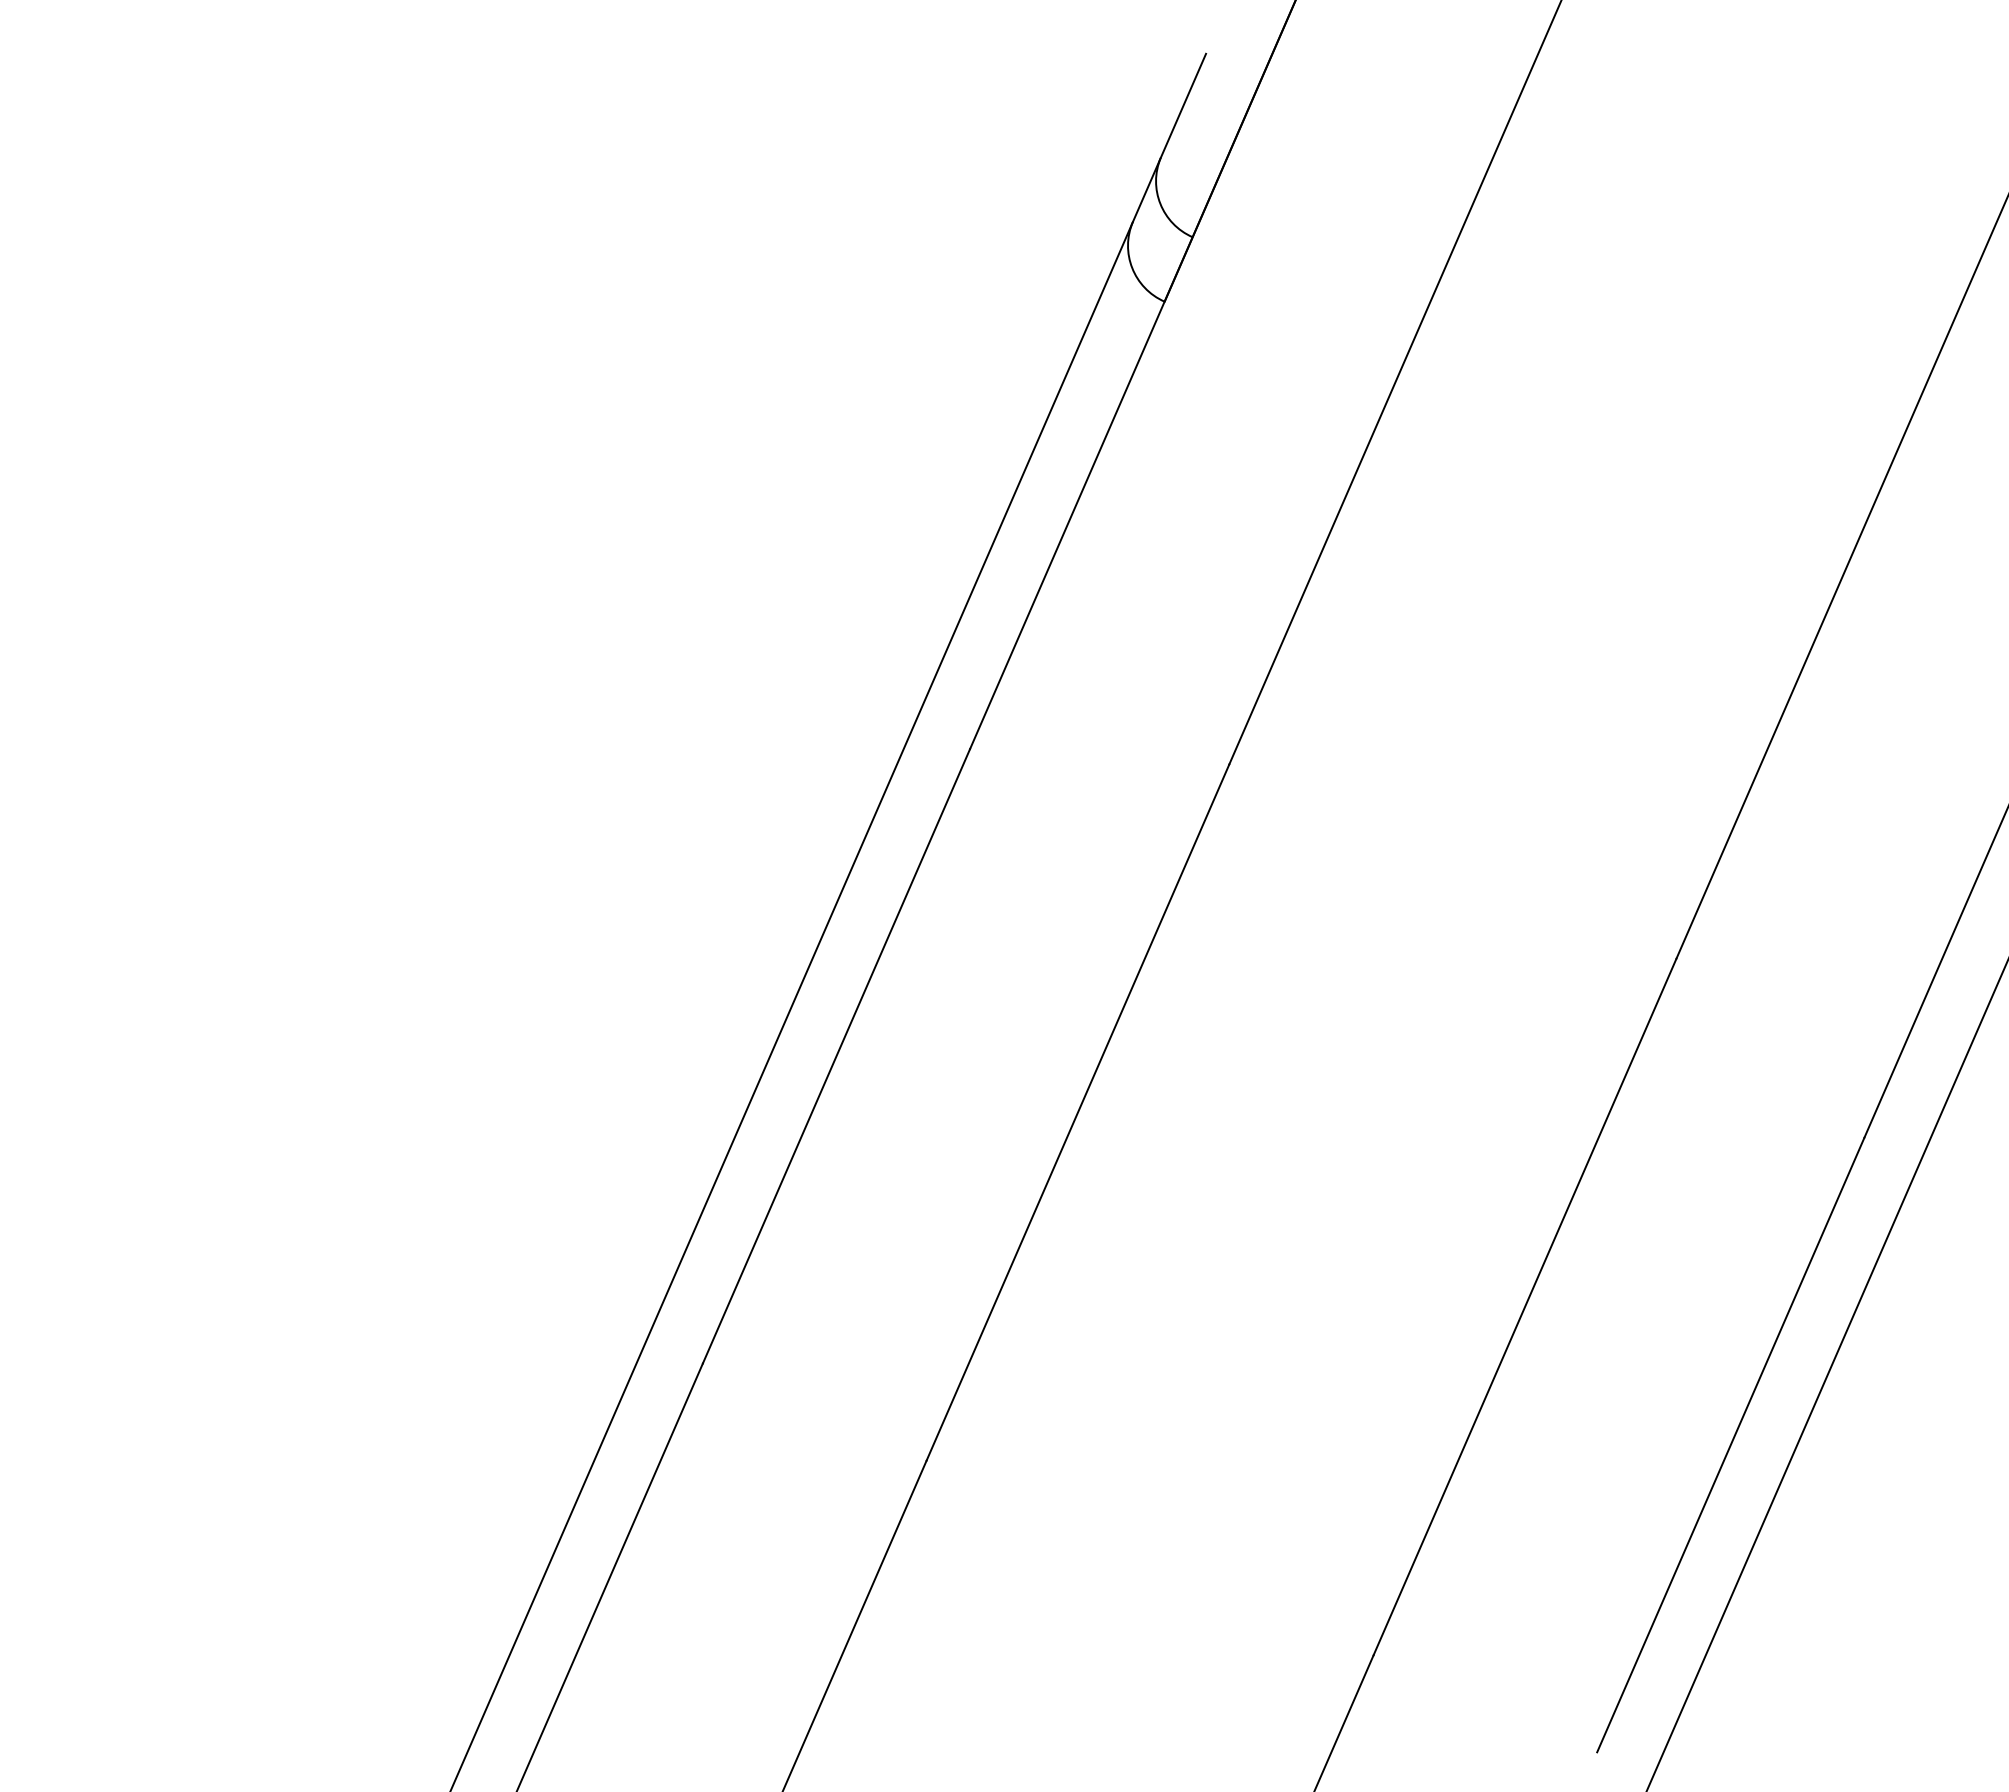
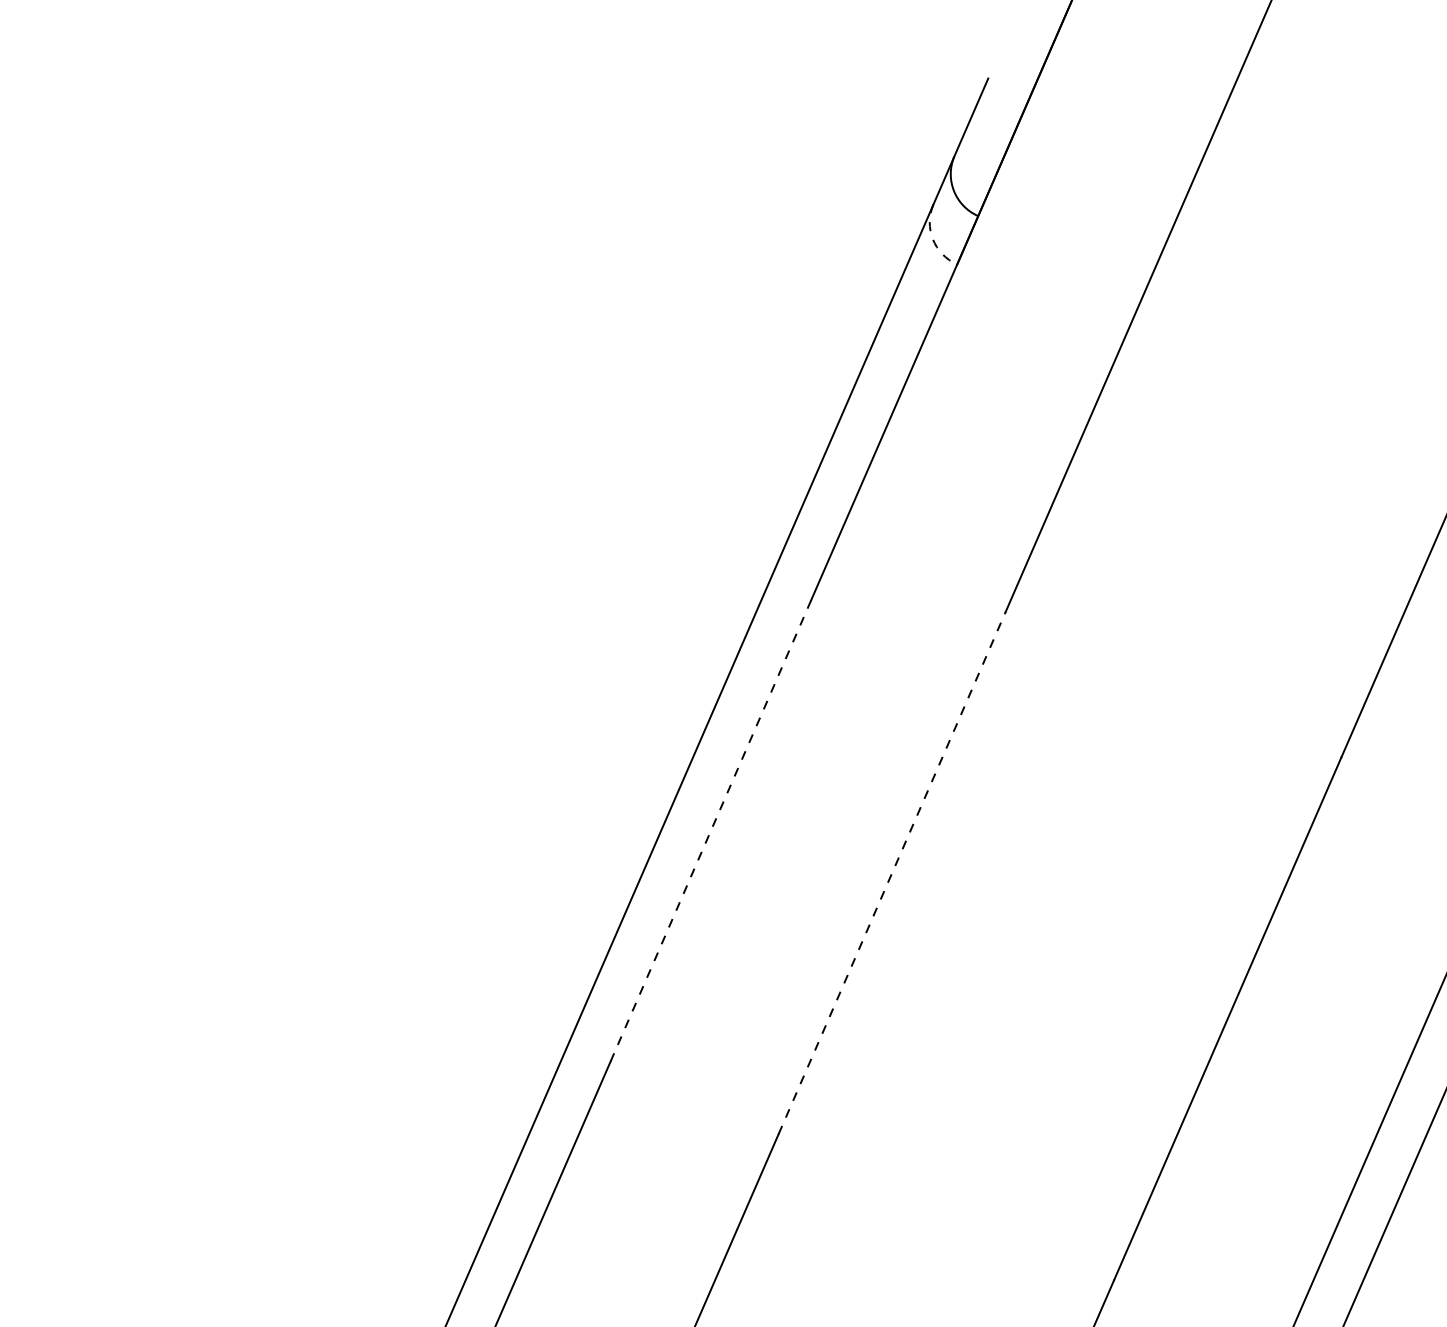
arc: (1132, 268) -> (933, 239), solid -> dashed
line: (836, 1056) -> (710, 830), solid -> dashed
line: (1077, 1112) -> (891, 873), solid -> dashed

